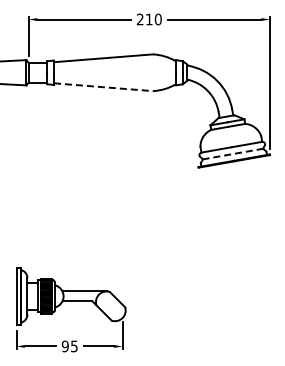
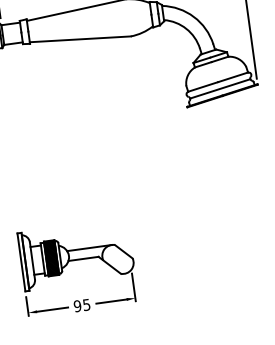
line: (103, 87) -> (80, 39), dashed -> solid
line: (233, 153) -> (220, 88), dashed -> solid

